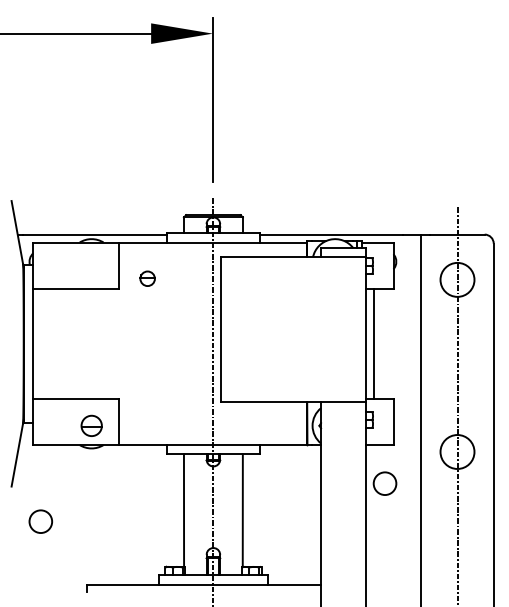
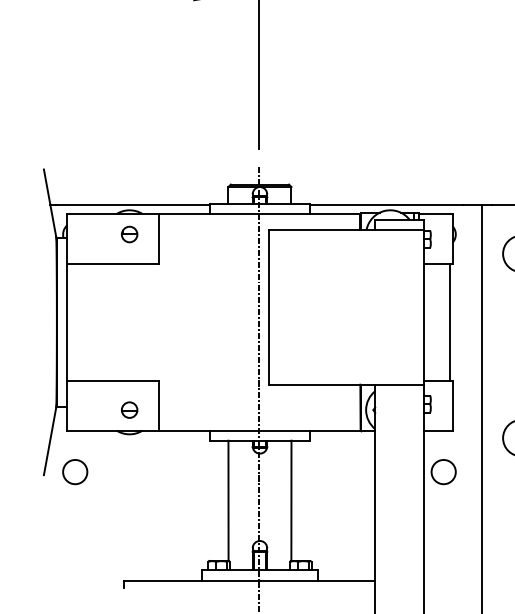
part: (147, 278) -> (129, 234), moved
line: (373, 343) -> (449, 322), moved
part: (91, 425) -> (129, 409), size x0.71
circle: (40, 521) -> (74, 471), moved

